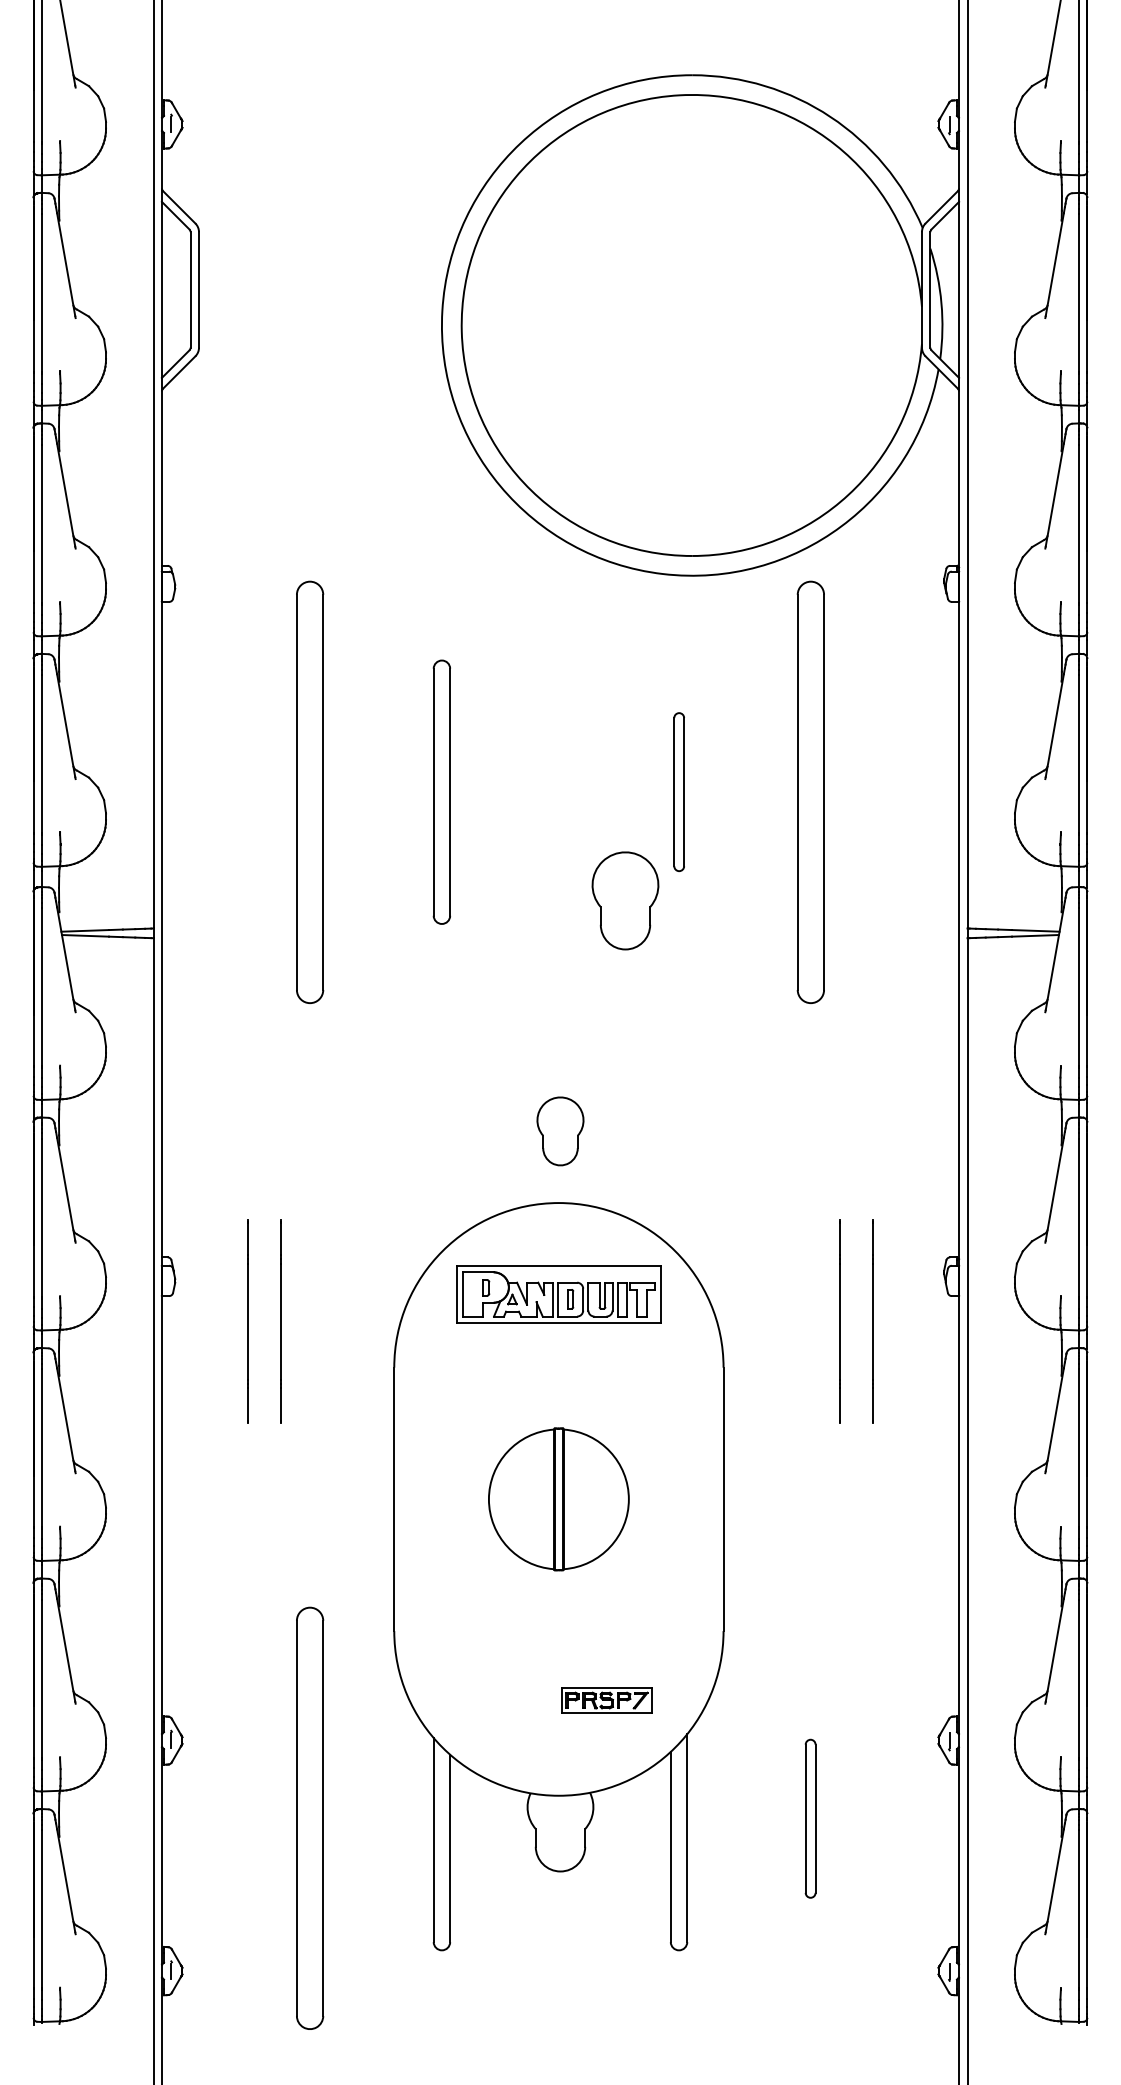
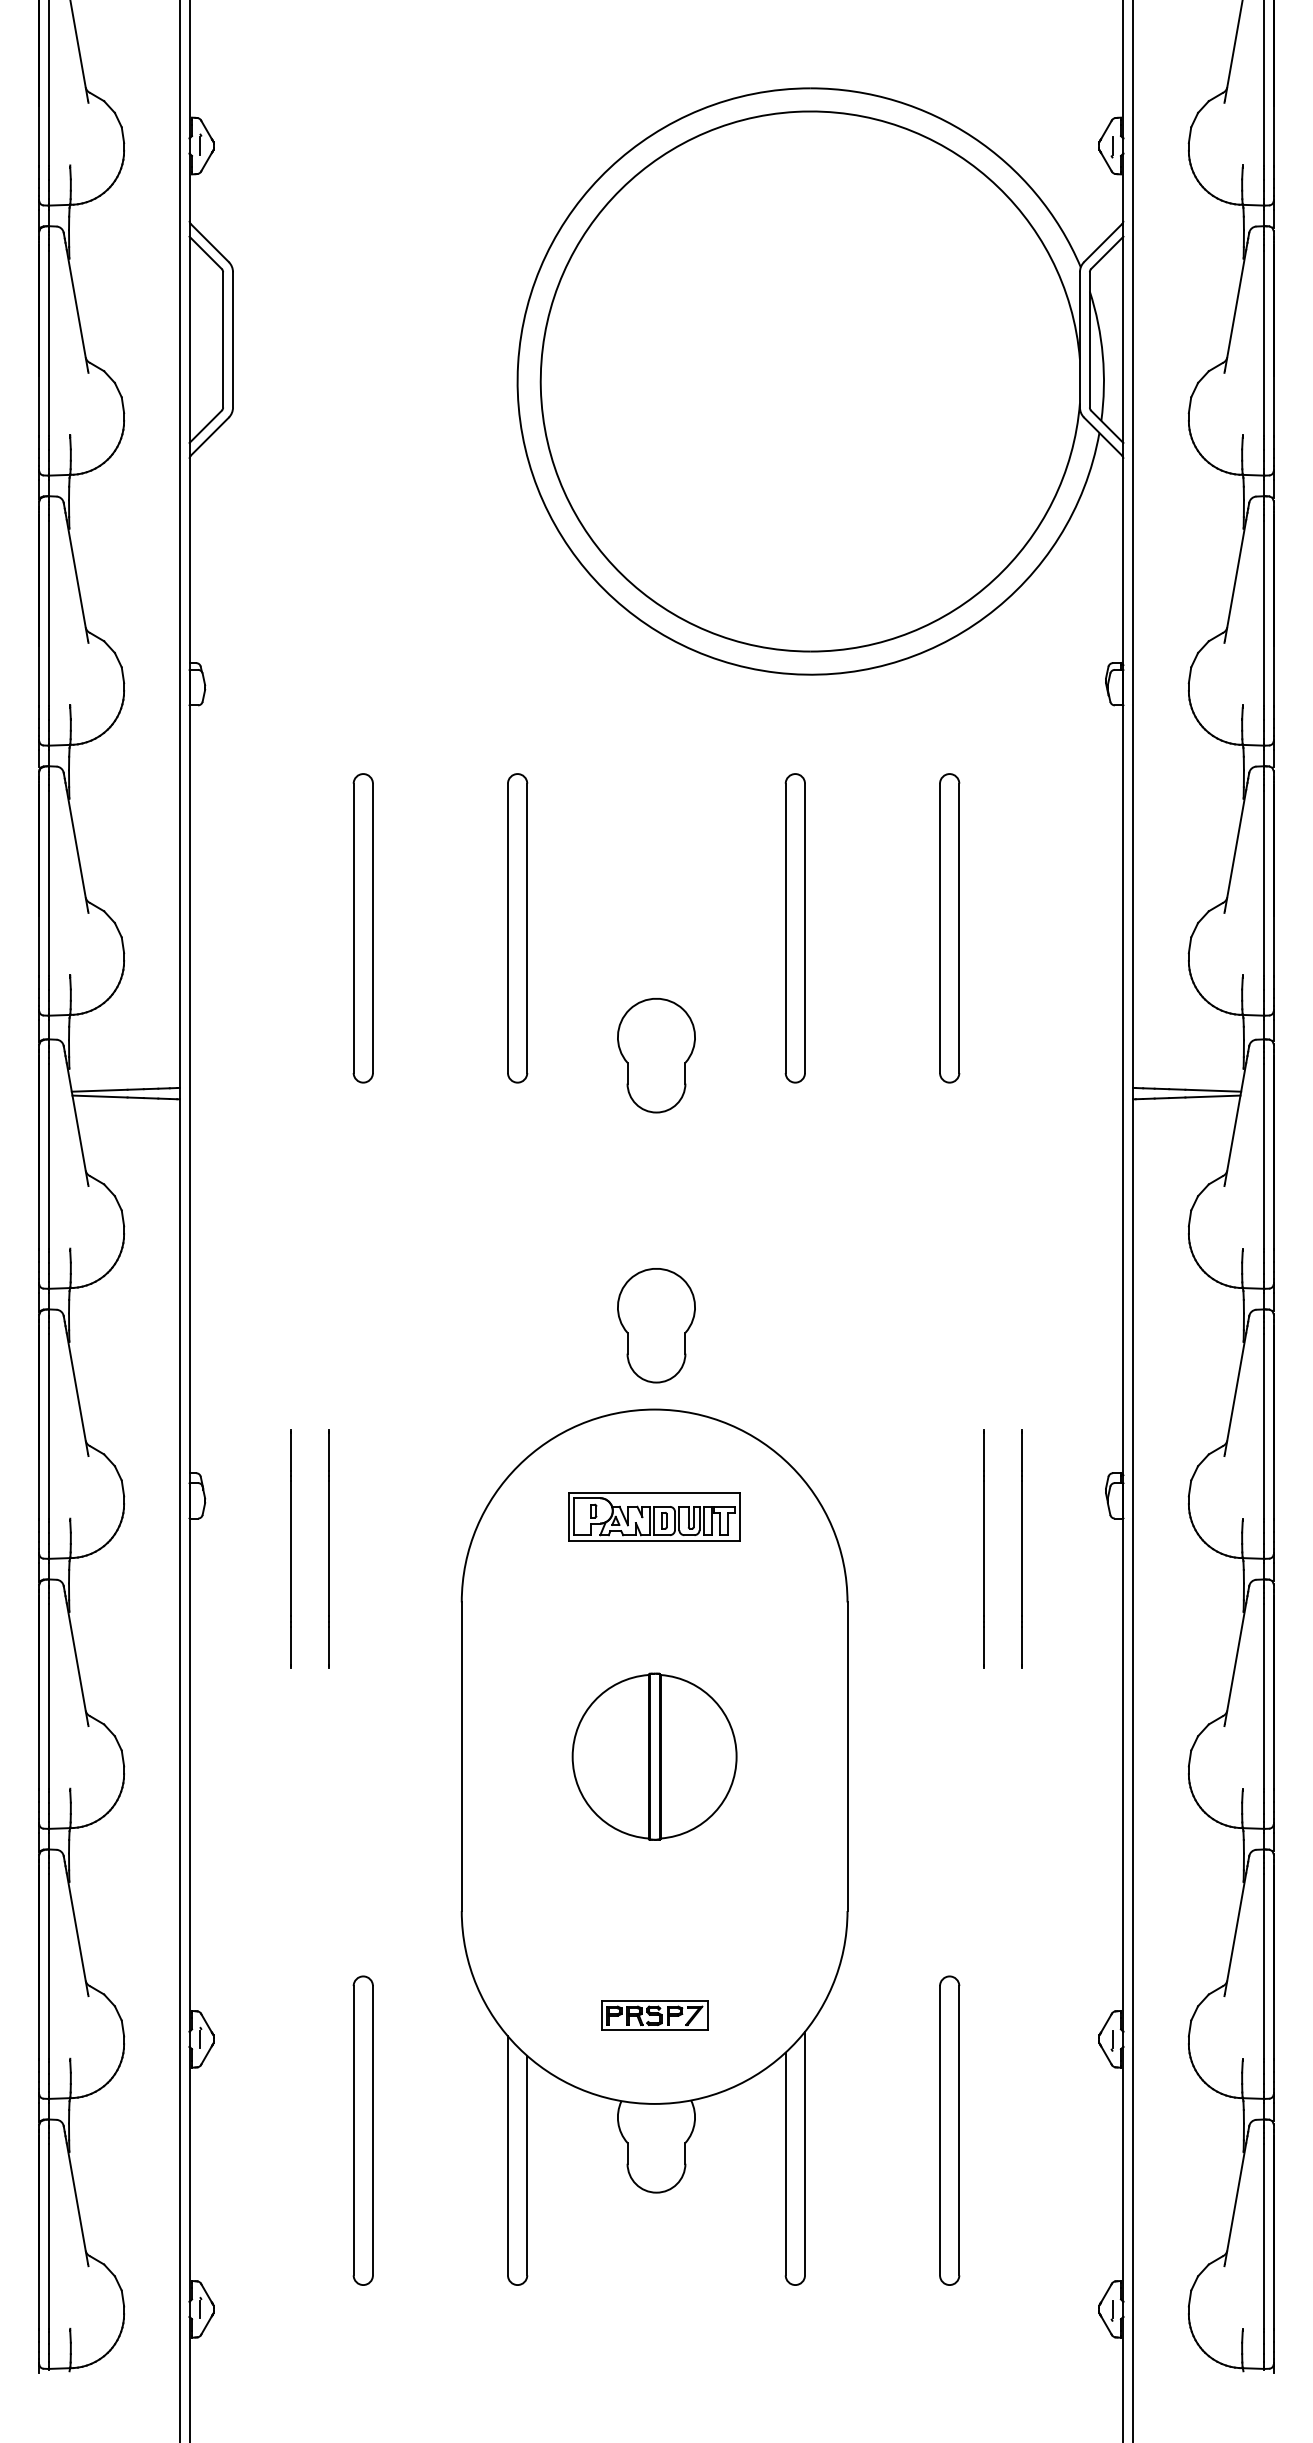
part: (310, 791) -> (363, 927), size x0.62
part: (679, 791) -> (795, 927), size x1.67
part: (810, 791) -> (949, 927), size x0.62
part: (625, 900) -> (656, 1055), moved
part: (560, 1131) -> (656, 1325), size x1.43
part: (558, 1294) -> (654, 1516), size x0.71
part: (606, 1700) -> (654, 2015), moved
part: (310, 1818) -> (363, 2130), size x0.62
part: (810, 1818) -> (949, 2130), size x1.67

